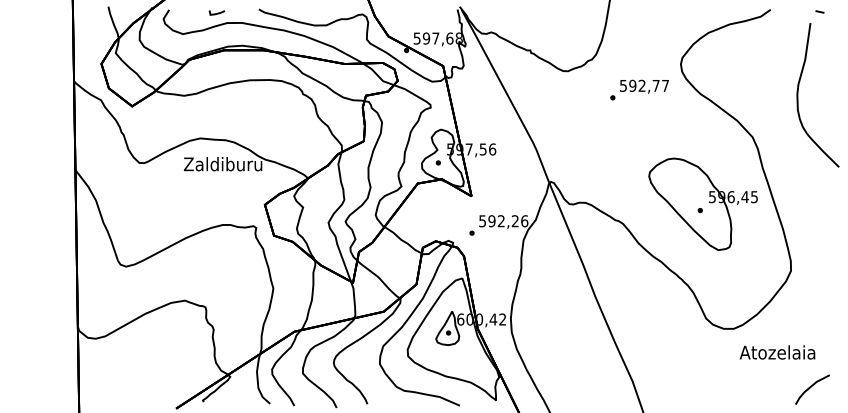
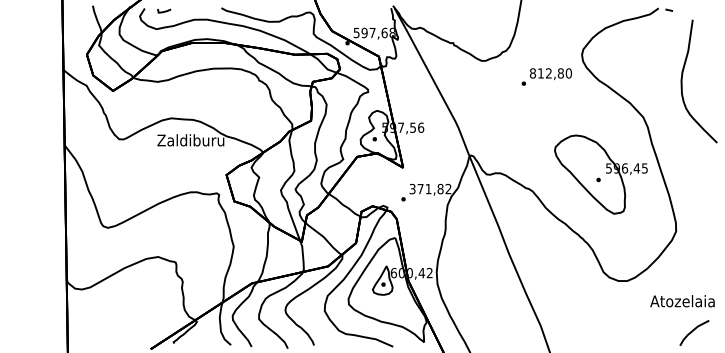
line: (819, 11) -> (668, 9), moved
line: (217, 12) -> (164, 10), moved
text: (644, 85) -> (550, 73), 592,77 -> 812,80
text: (503, 221) -> (430, 189), 592,26 -> 371,82
text: (777, 352) -> (682, 301), moved

